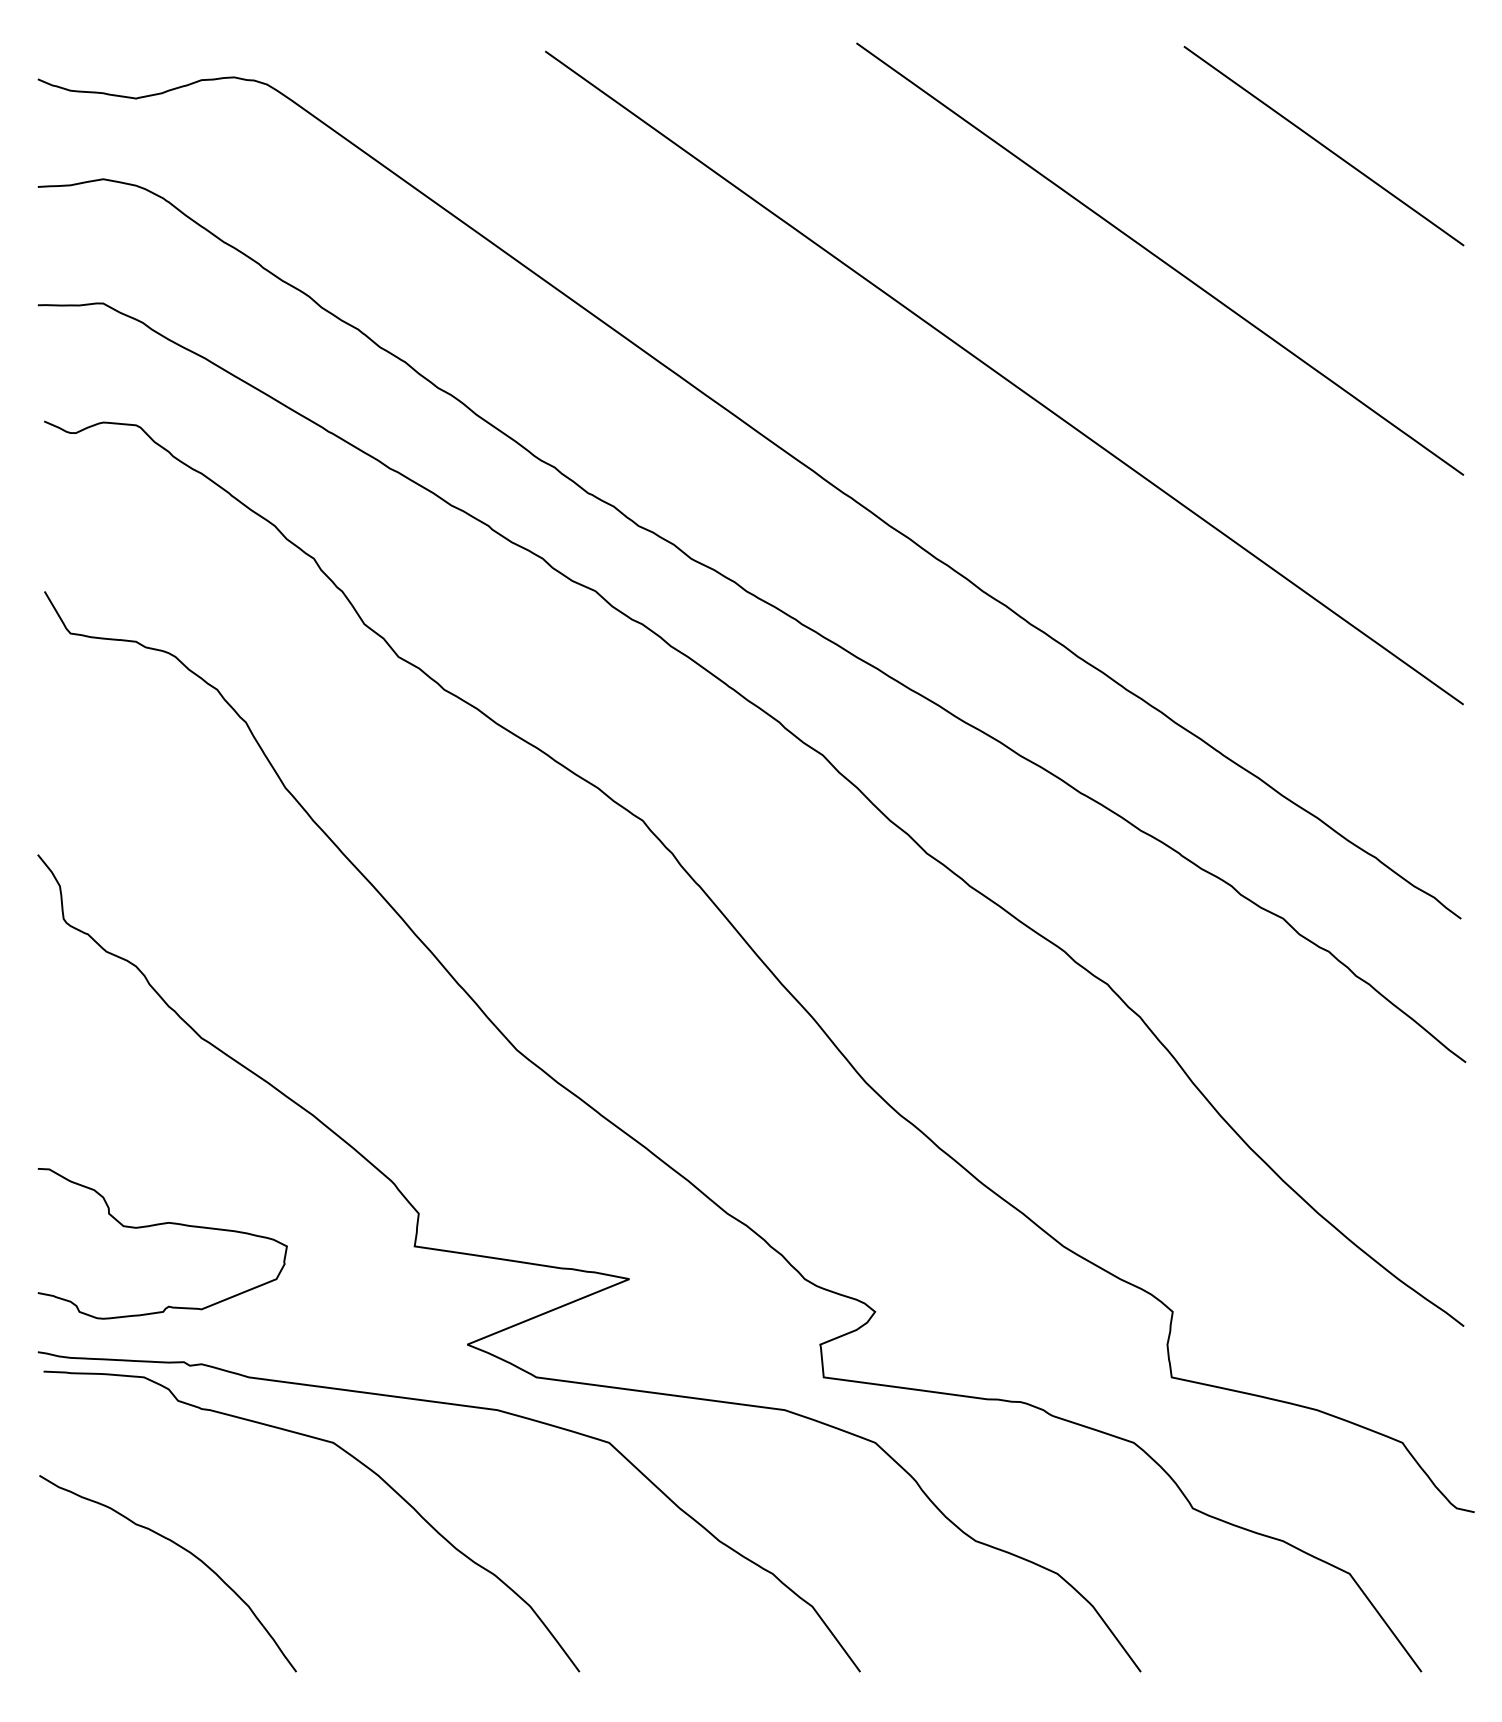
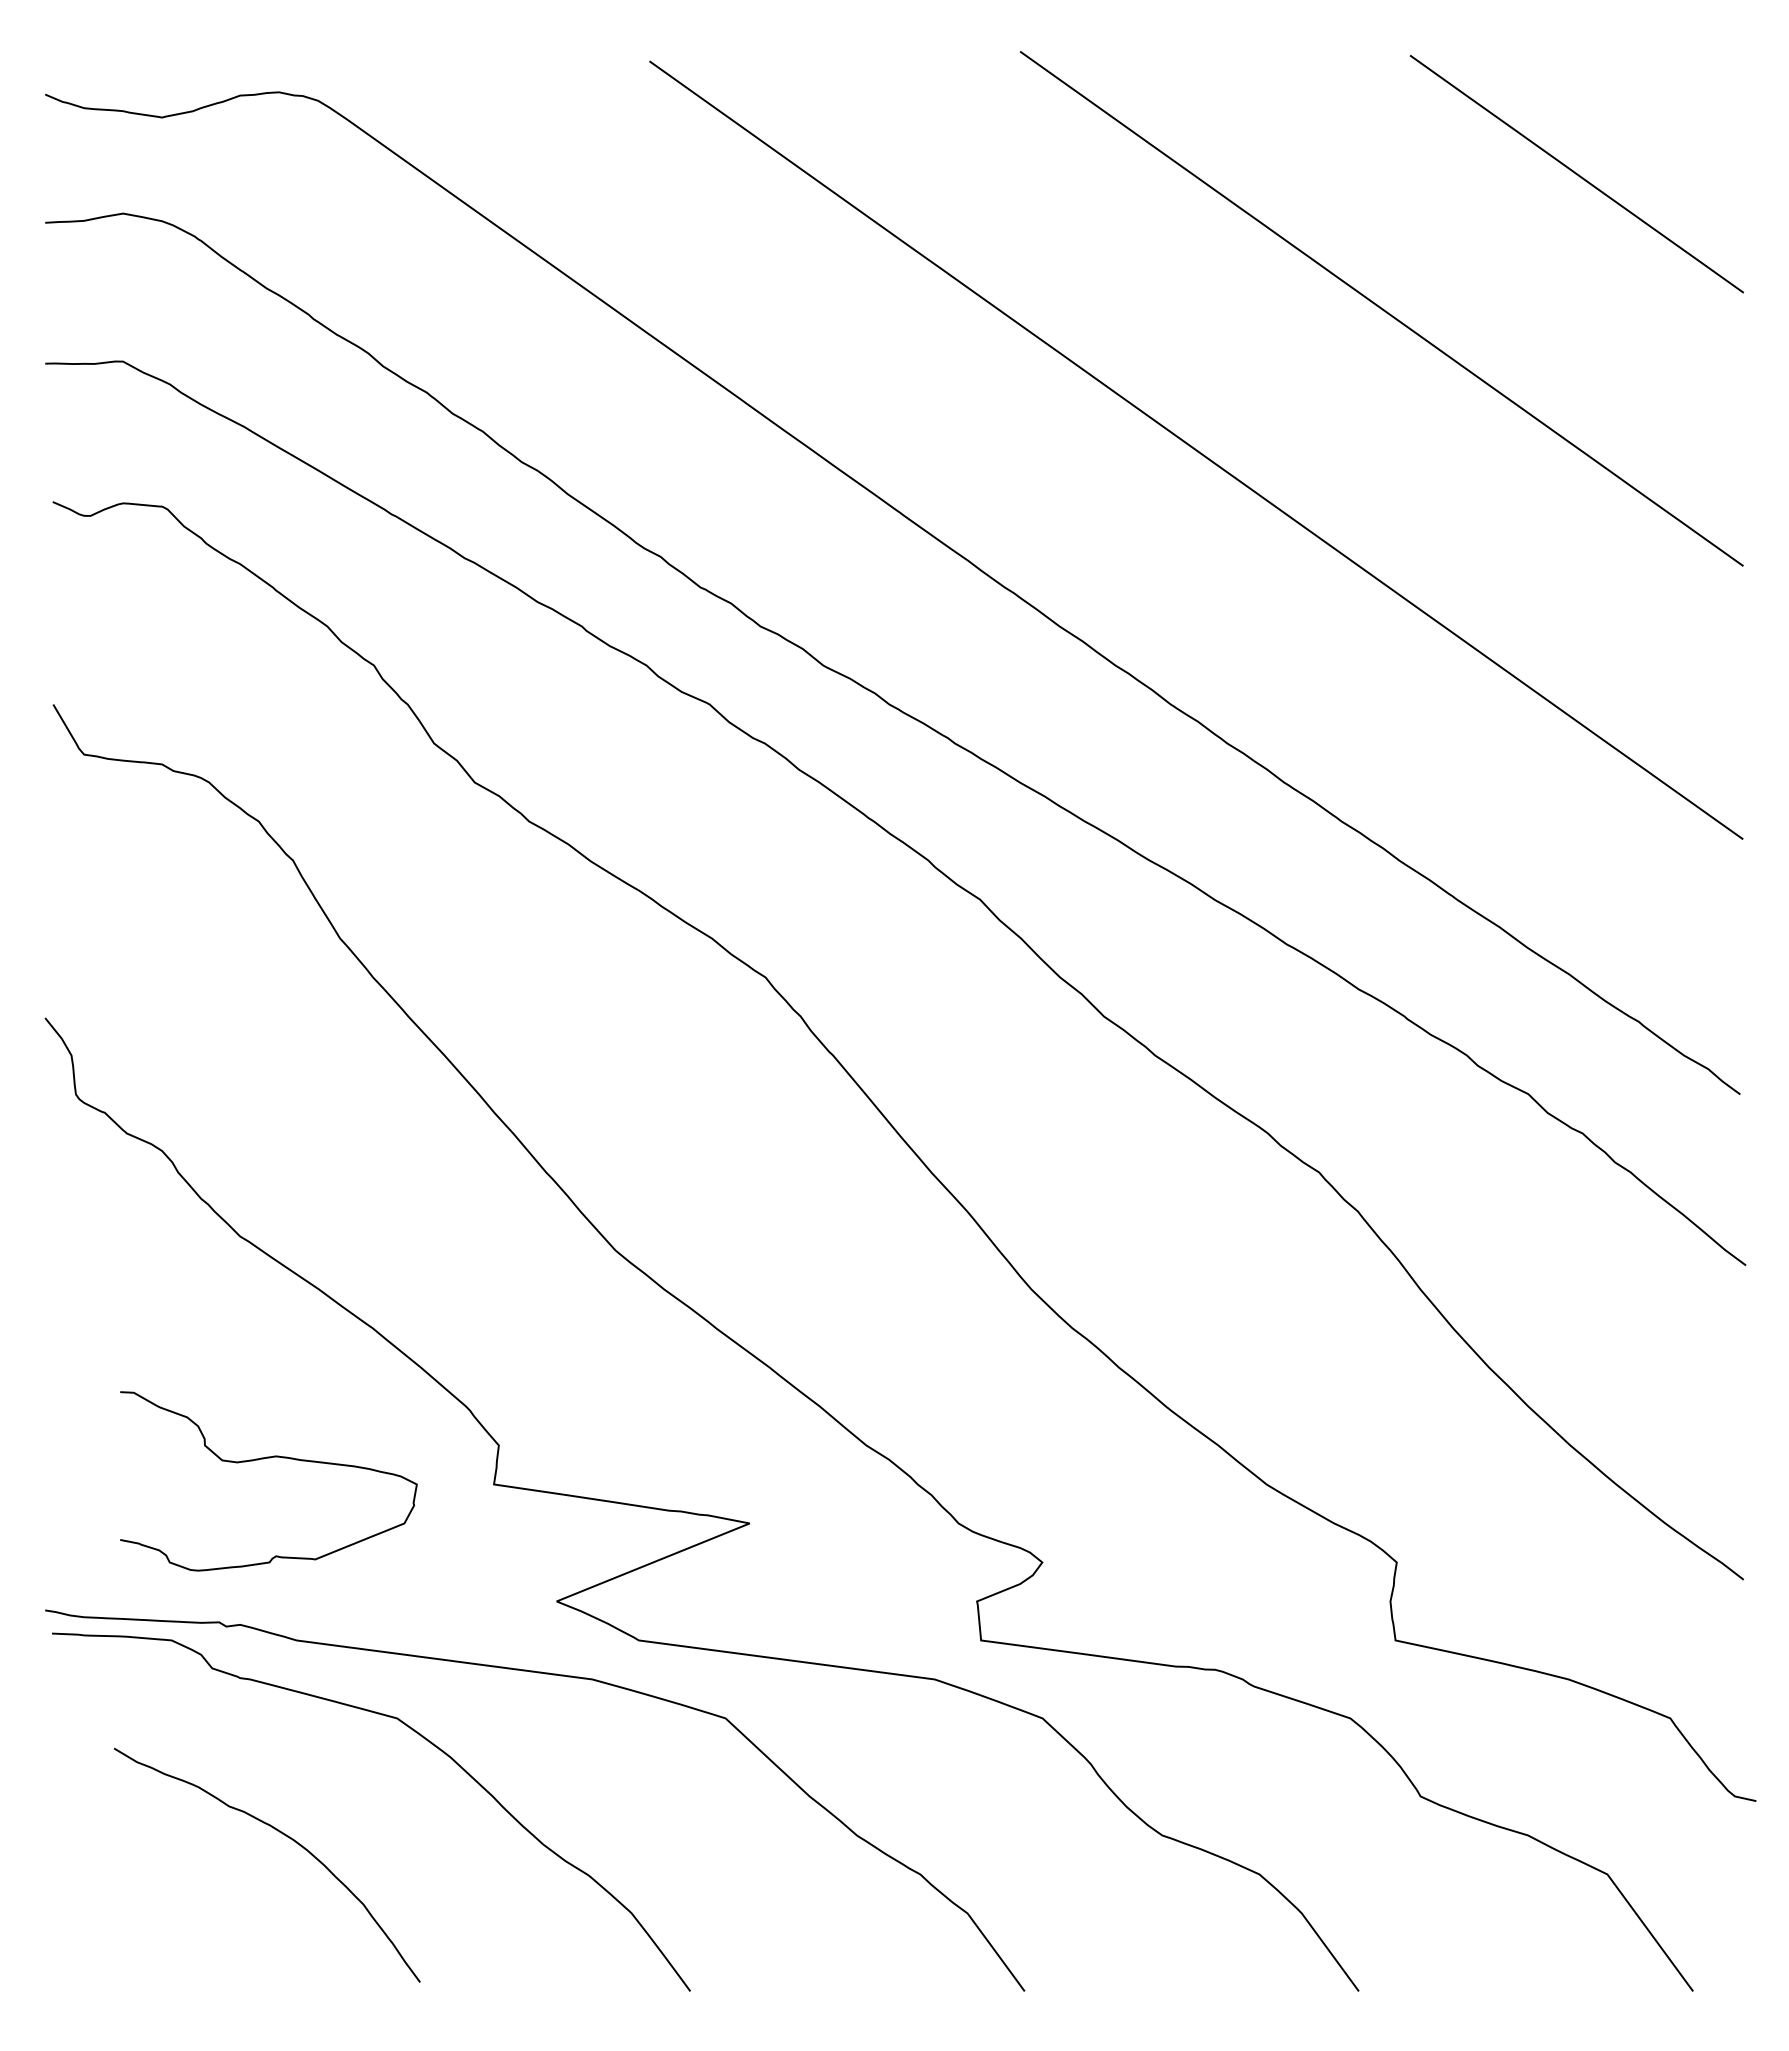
curve: (158, 1225) -> (263, 1459), moved
curve: (183, 1549) -> (285, 1836), moved

